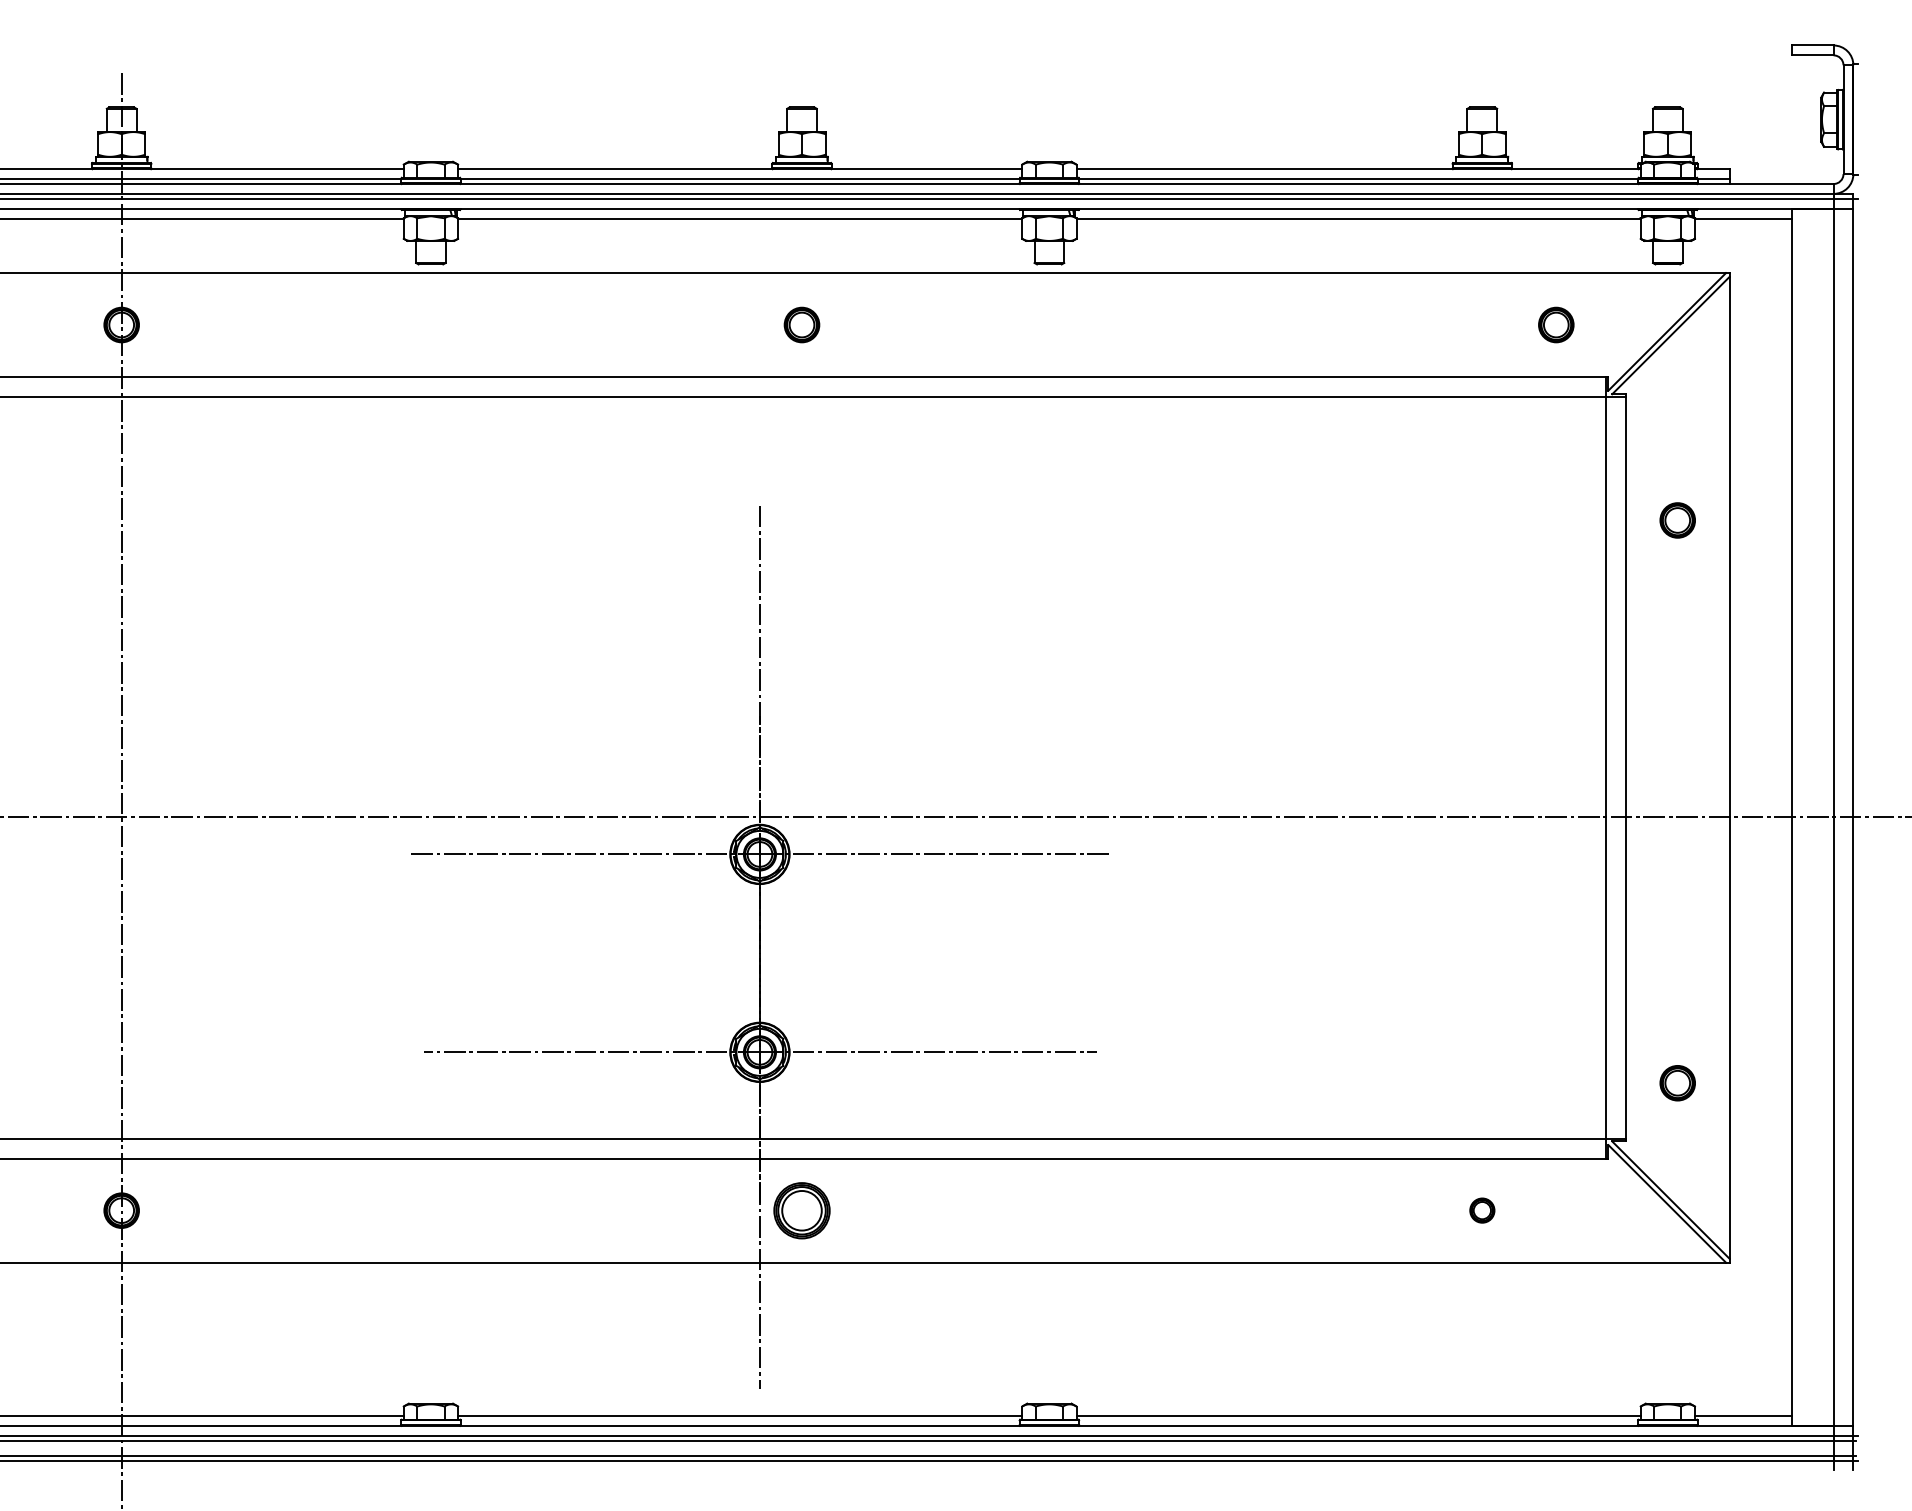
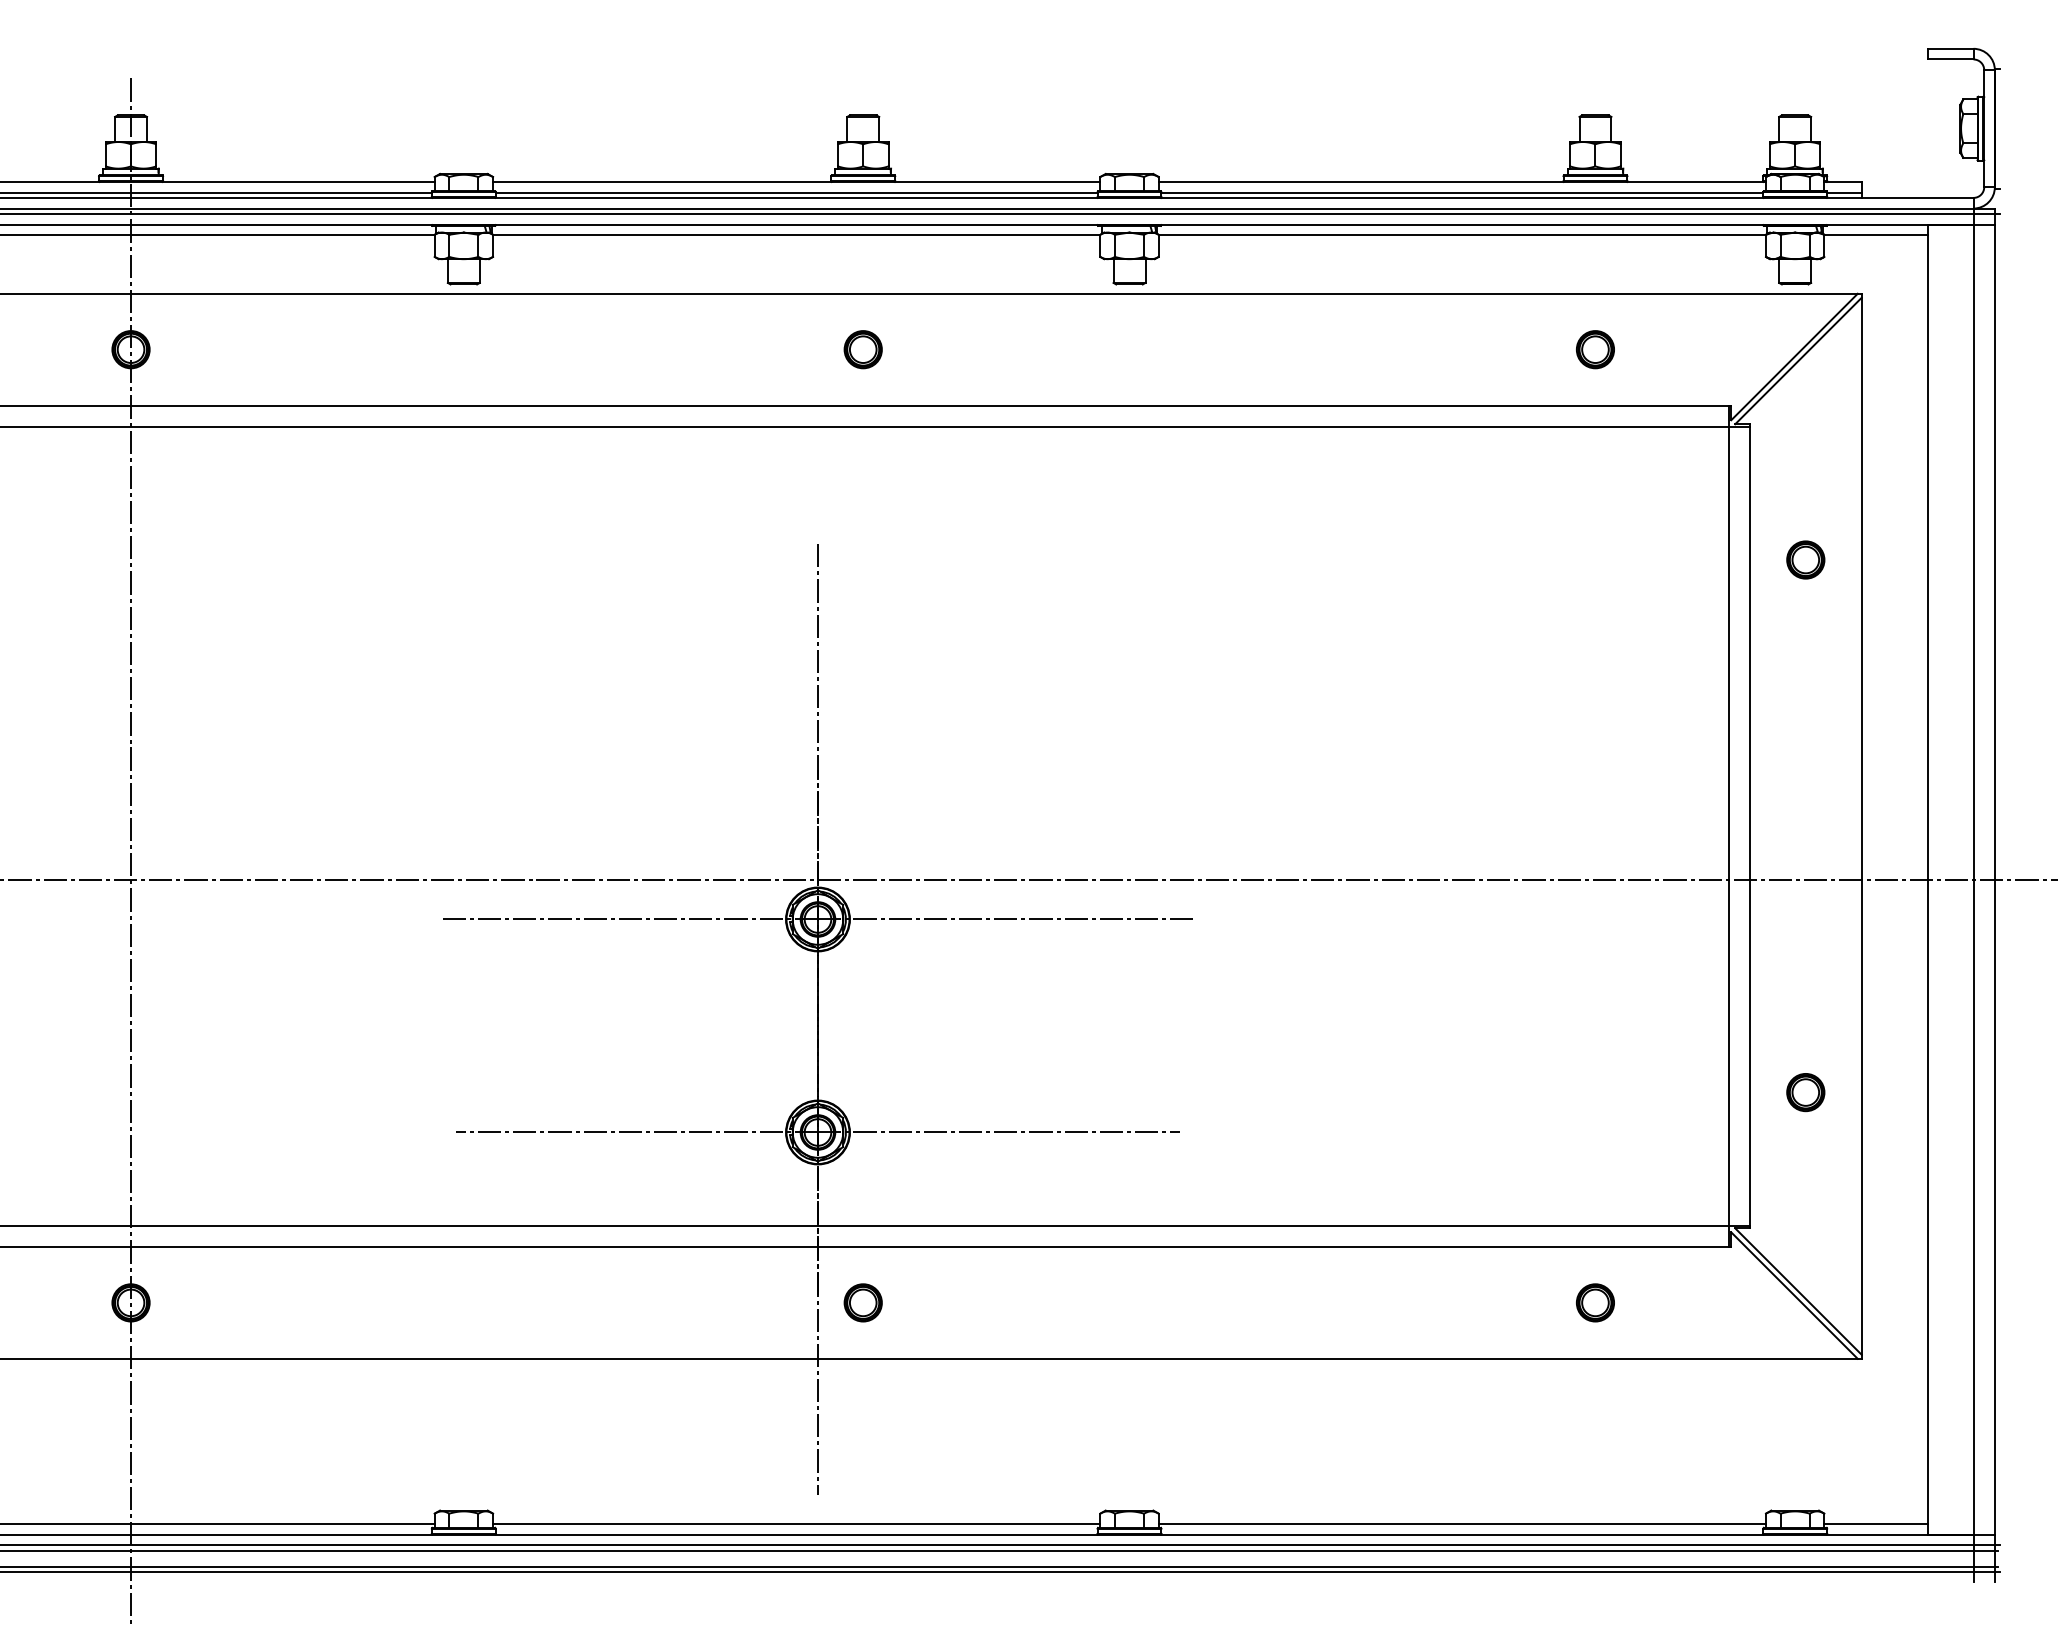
part: (1556, 324) -> (1595, 349), moved
part: (1677, 1083) -> (1805, 1092), moved
part: (801, 1210) -> (862, 1302), size x0.62
part: (1482, 1210) -> (1595, 1302), size x1.43

